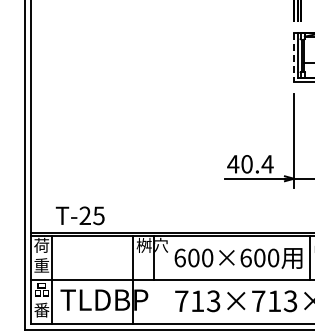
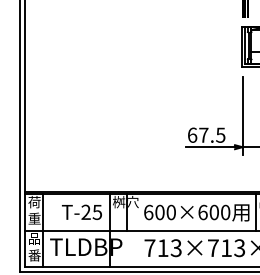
line: (293, 58) -> (242, 48), dashed -> solid
text: (250, 164) -> (206, 135), 40.4 -> 67.5
text: (79, 215) -> (81, 212), moved

